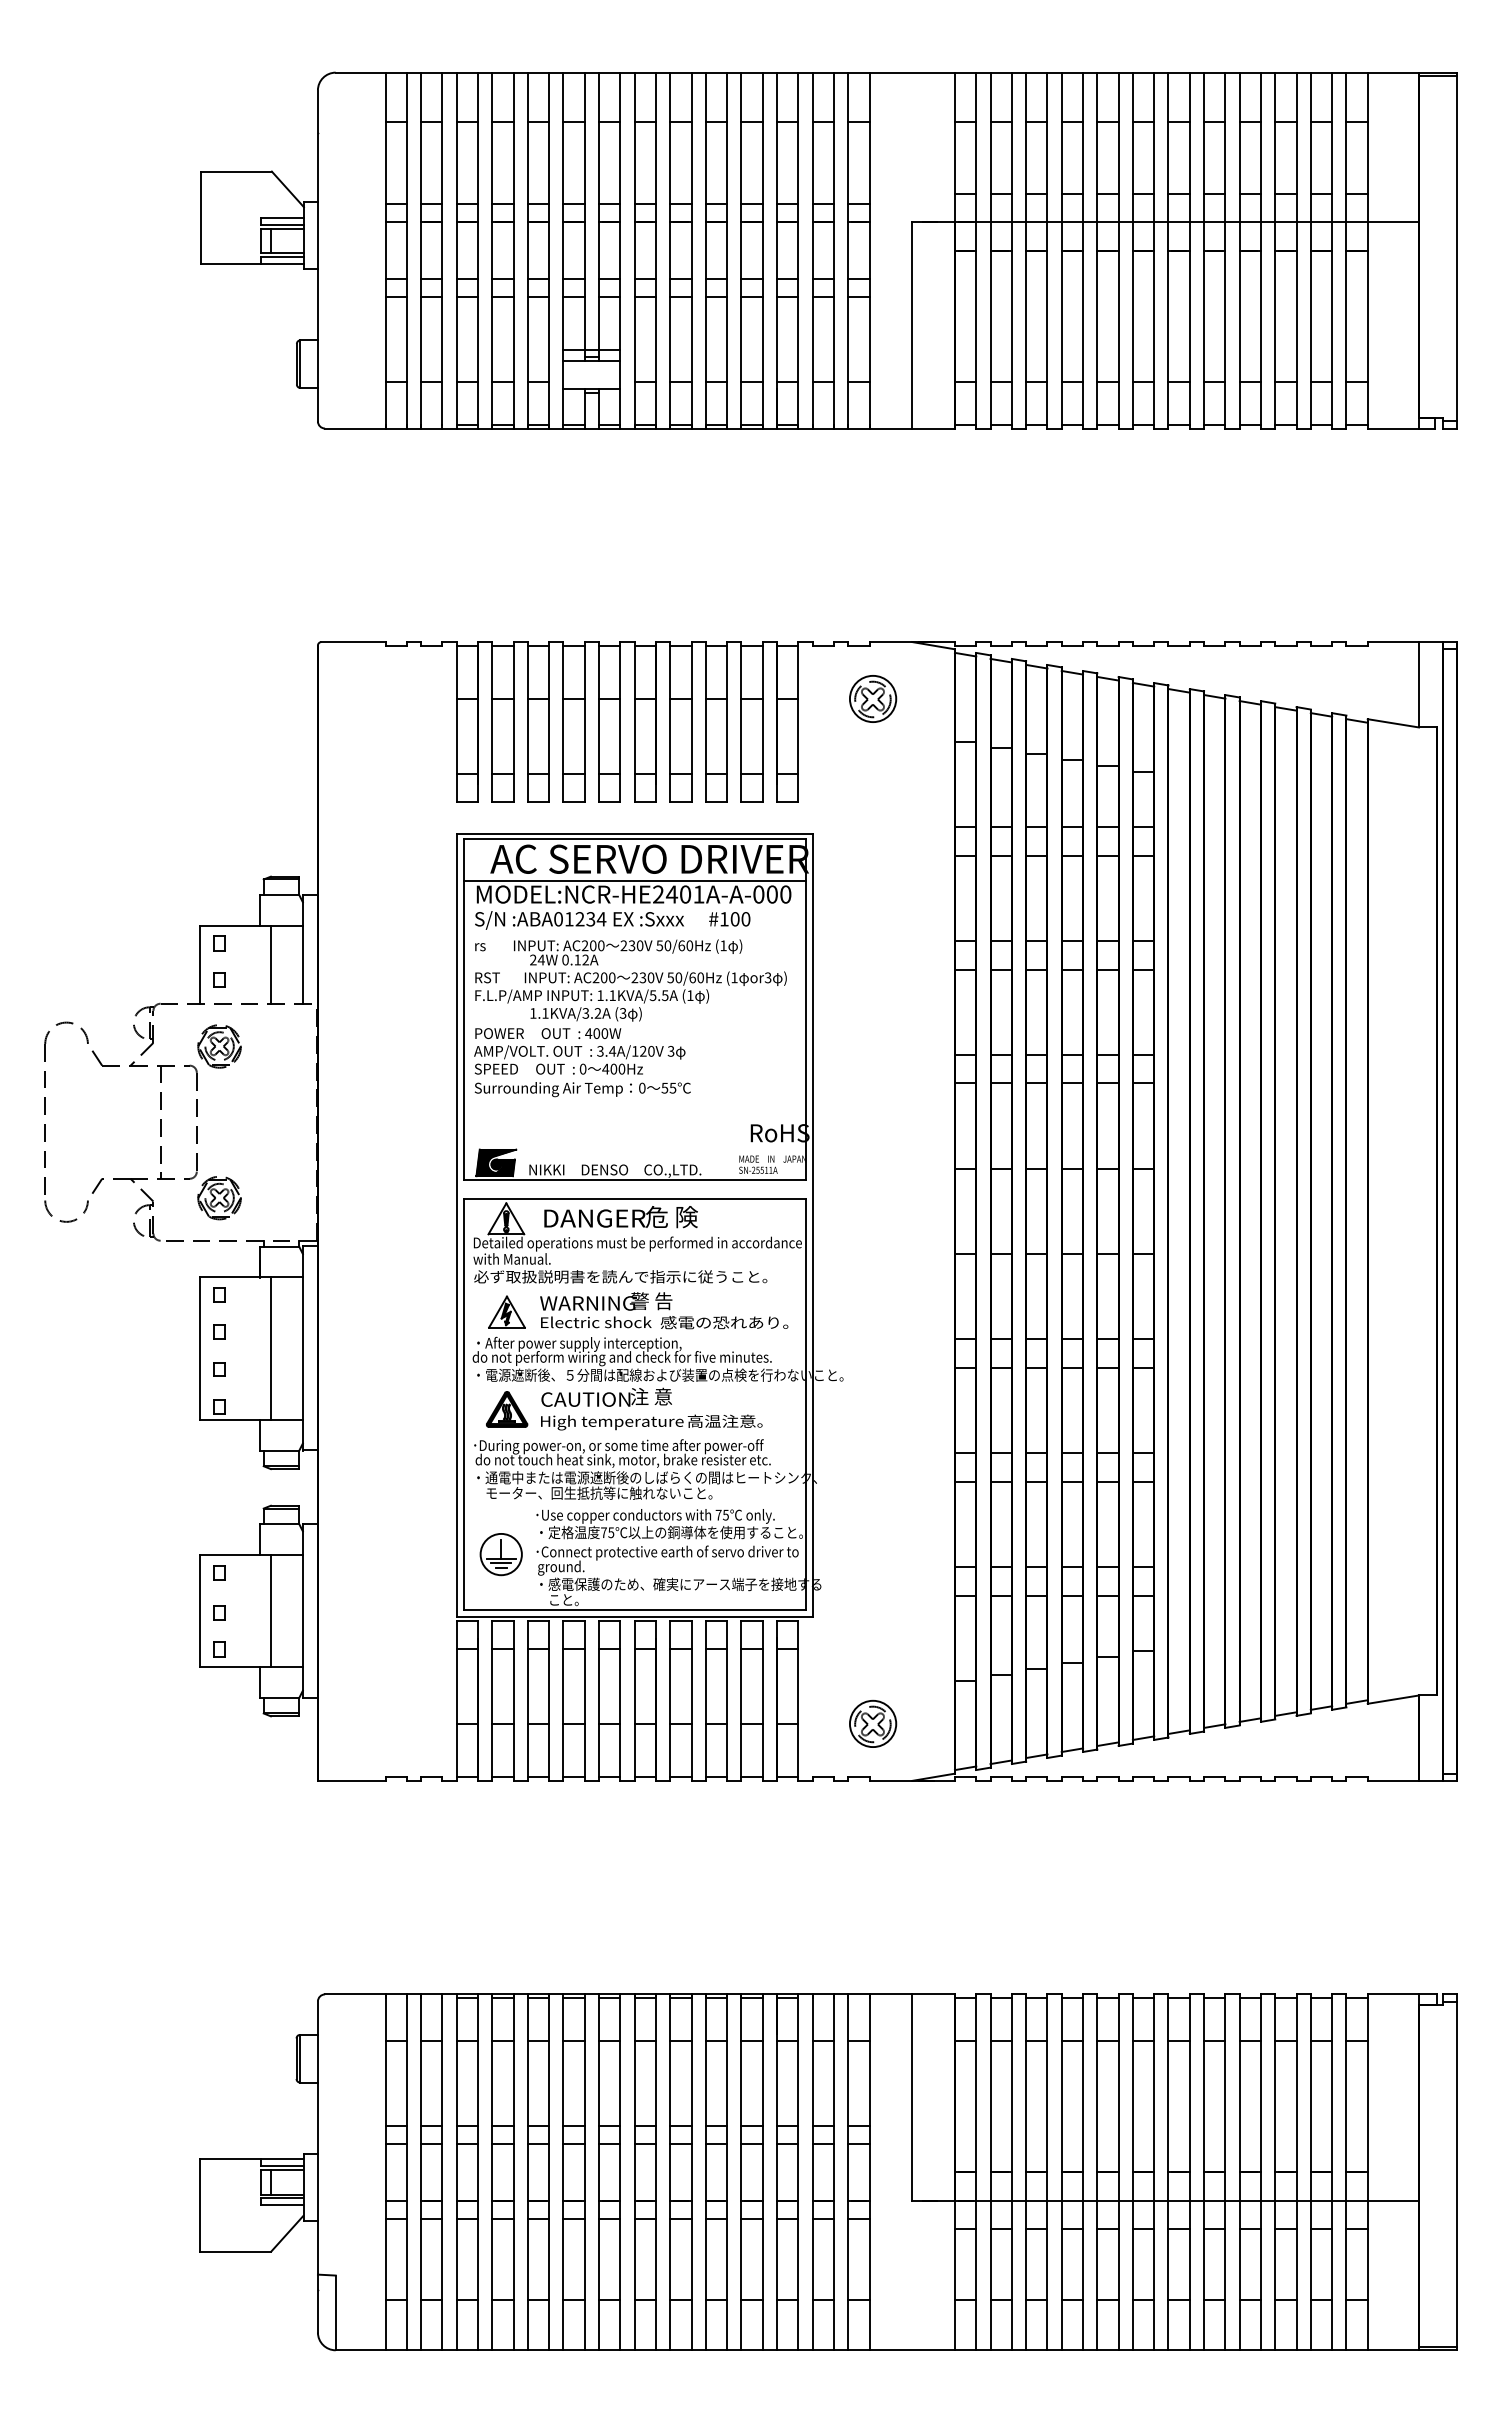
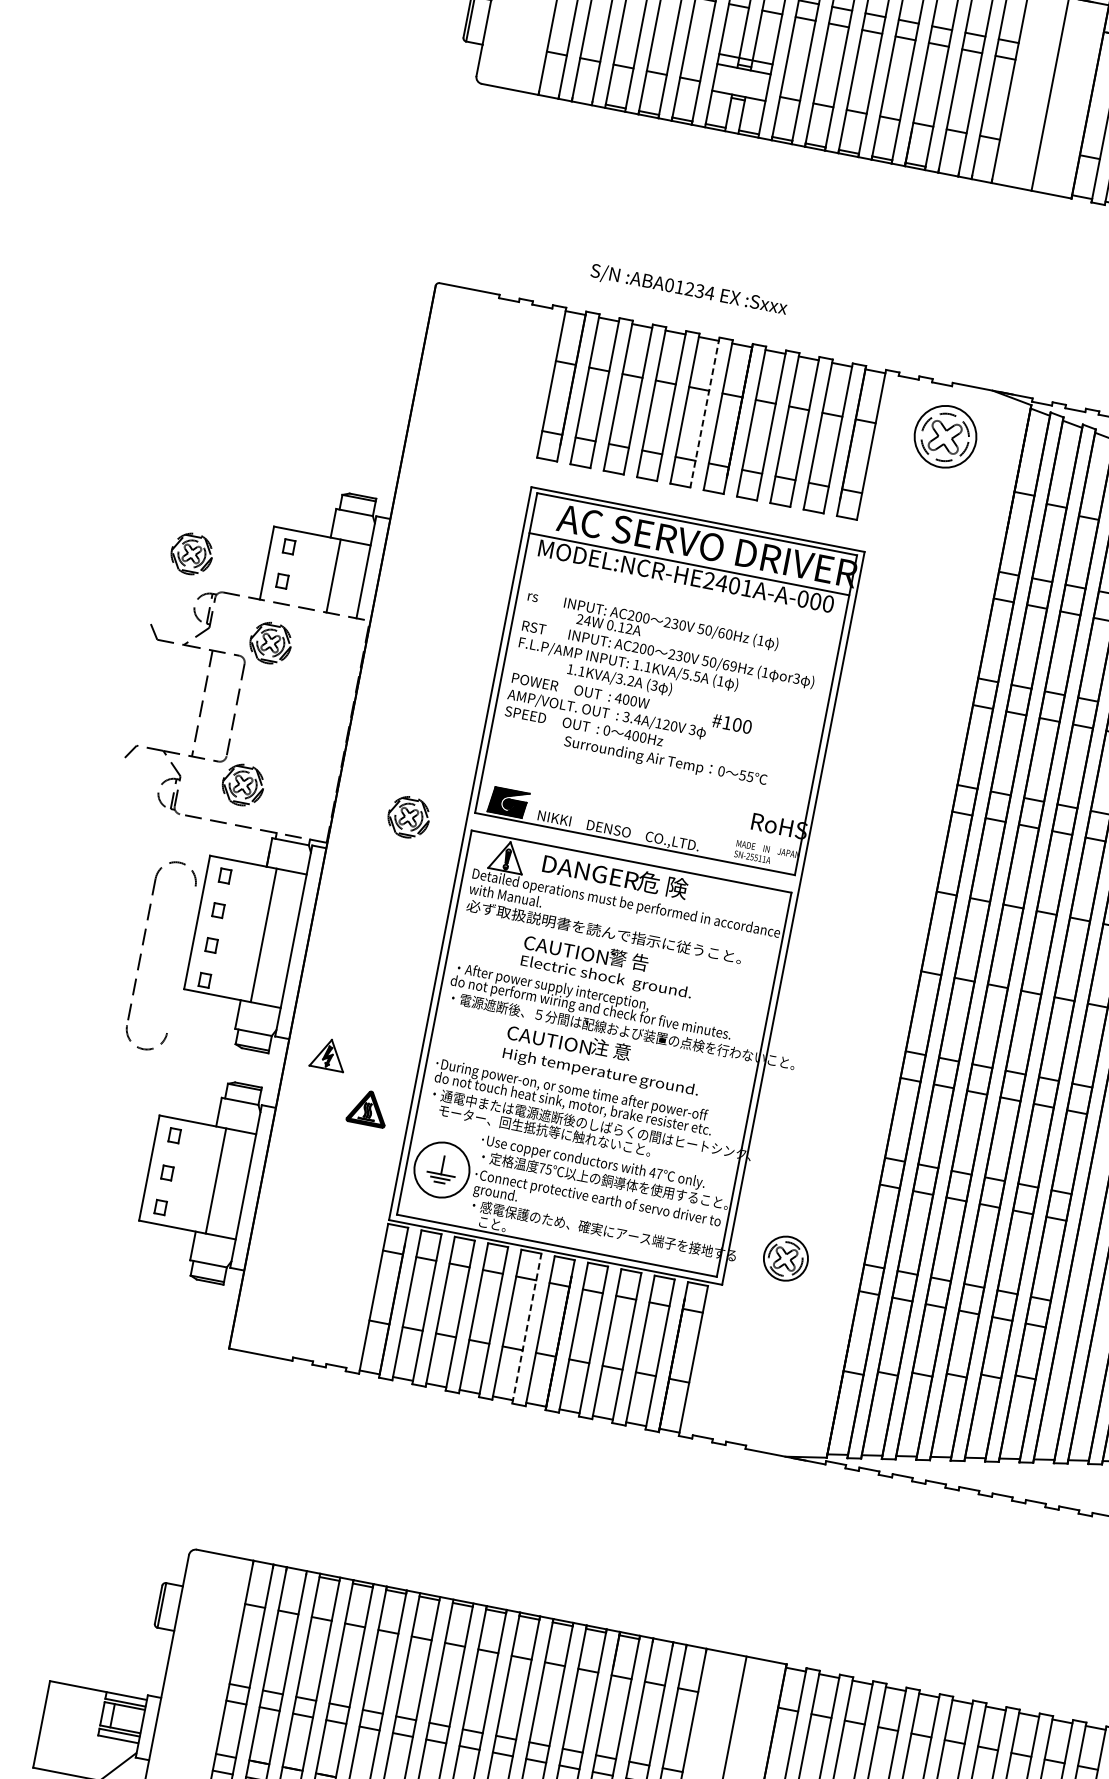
part: (873, 698) -> (946, 436), size x1.4
line: (620, 722) -> (704, 412), solid -> dashed
text: (729, 919) -> (731, 724), moved
text: (579, 920) -> (688, 290), moved
part: (120, 970) -> (191, 554), added
text: (700, 977) -> (733, 666), 50/60Hz -> 50/69Hz
text: (582, 1089) -> (665, 761), moved
part: (45, 1124) -> (141, 954), moved
part: (396, 1198) -> (408, 817), added
text: (587, 1303) -> (568, 950), WARNING -> CAUTION
part: (506, 1311) -> (328, 1053), moved
text: (724, 1323) -> (692, 994), 感電の恐れあり。 -> ground.
part: (507, 1409) -> (368, 1108), moved
text: (724, 1422) -> (674, 1087), 高温注意。 -> ground.
text: (721, 1514) -> (655, 1172), 75 -> 47
circle: (500, 1554) -> (441, 1169), size x1.4
line: (620, 1700) -> (527, 1328), solid -> dashed
part: (873, 1723) -> (786, 1258), moved

